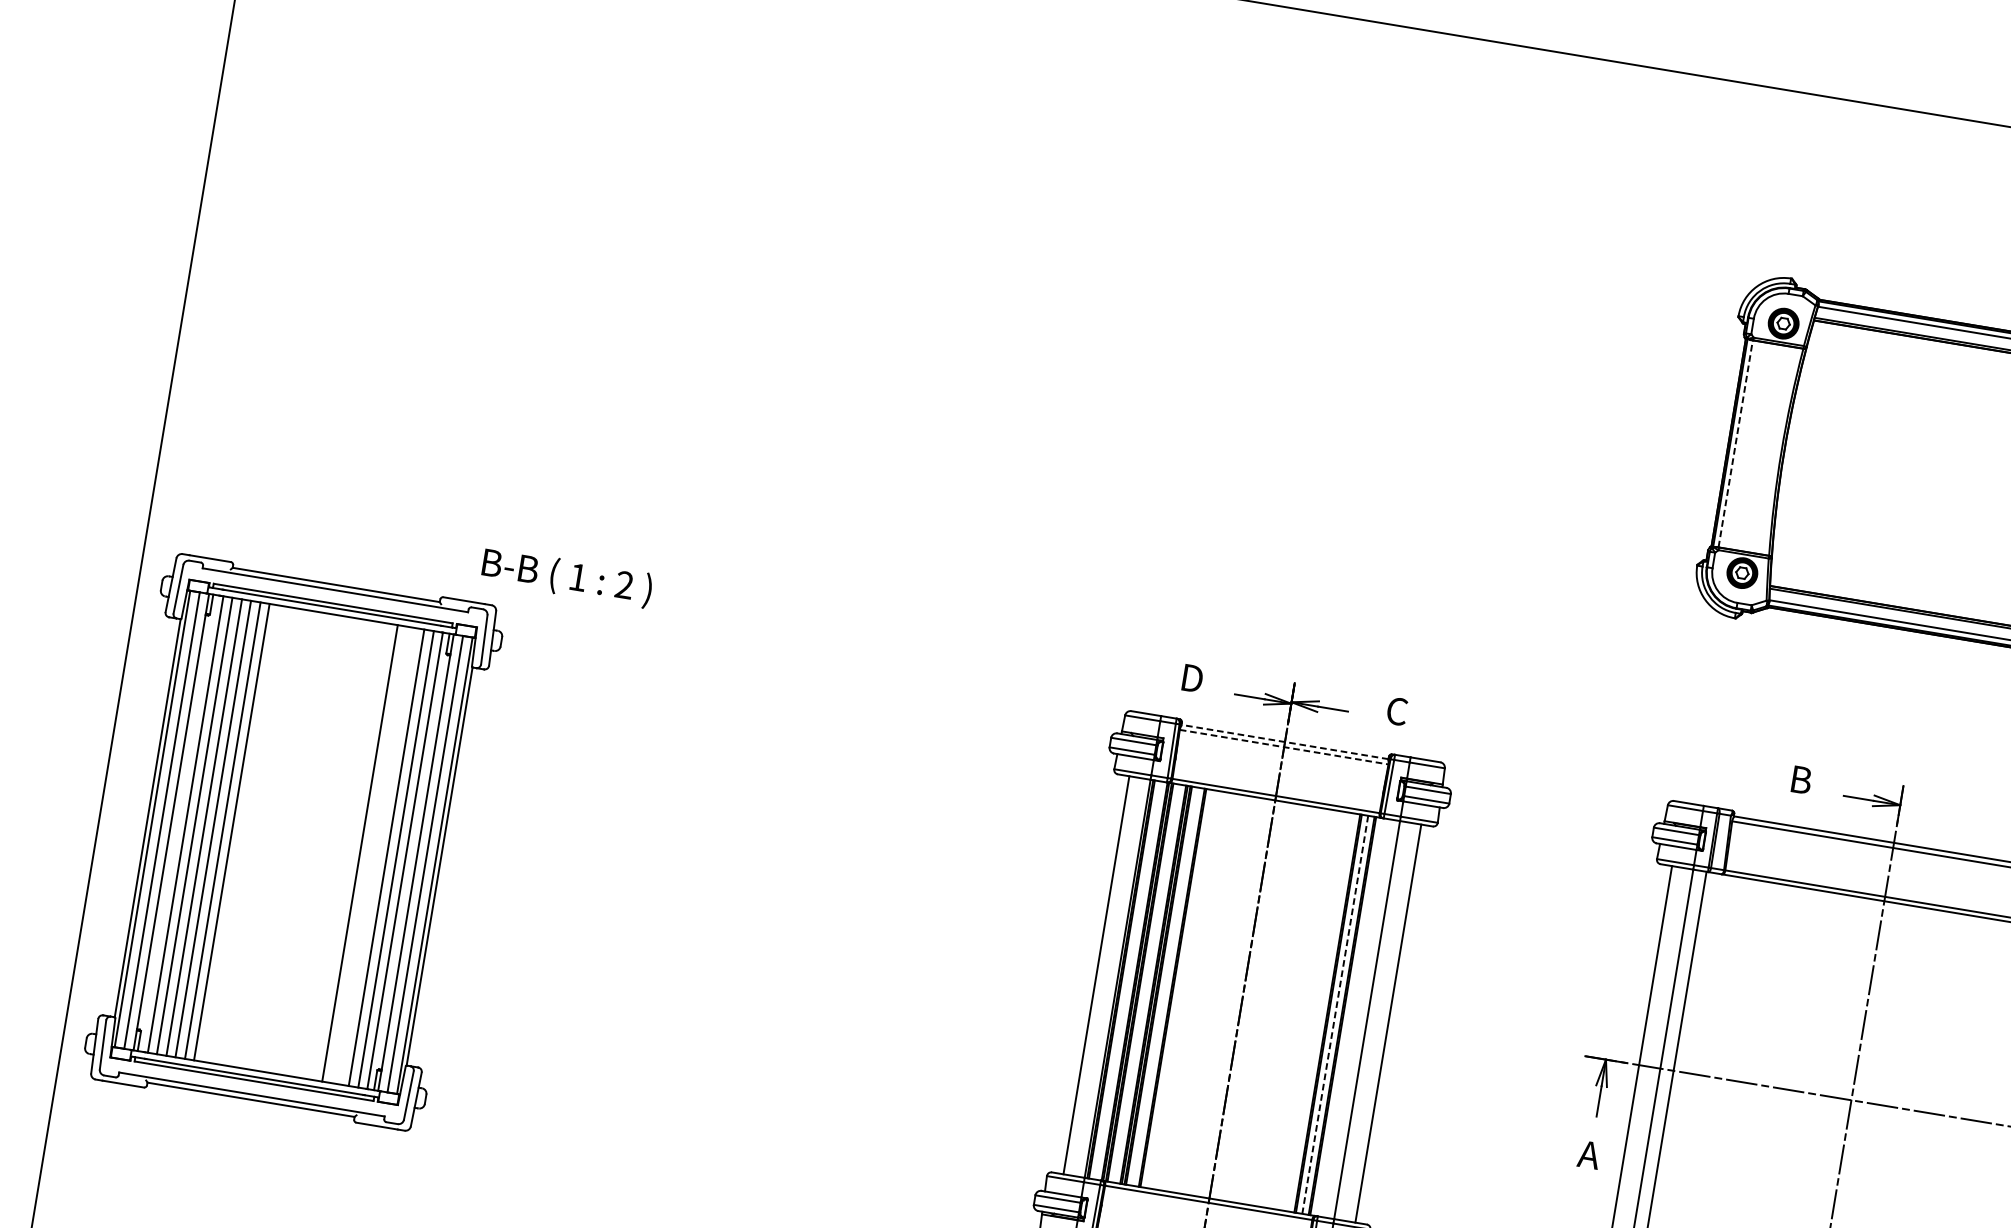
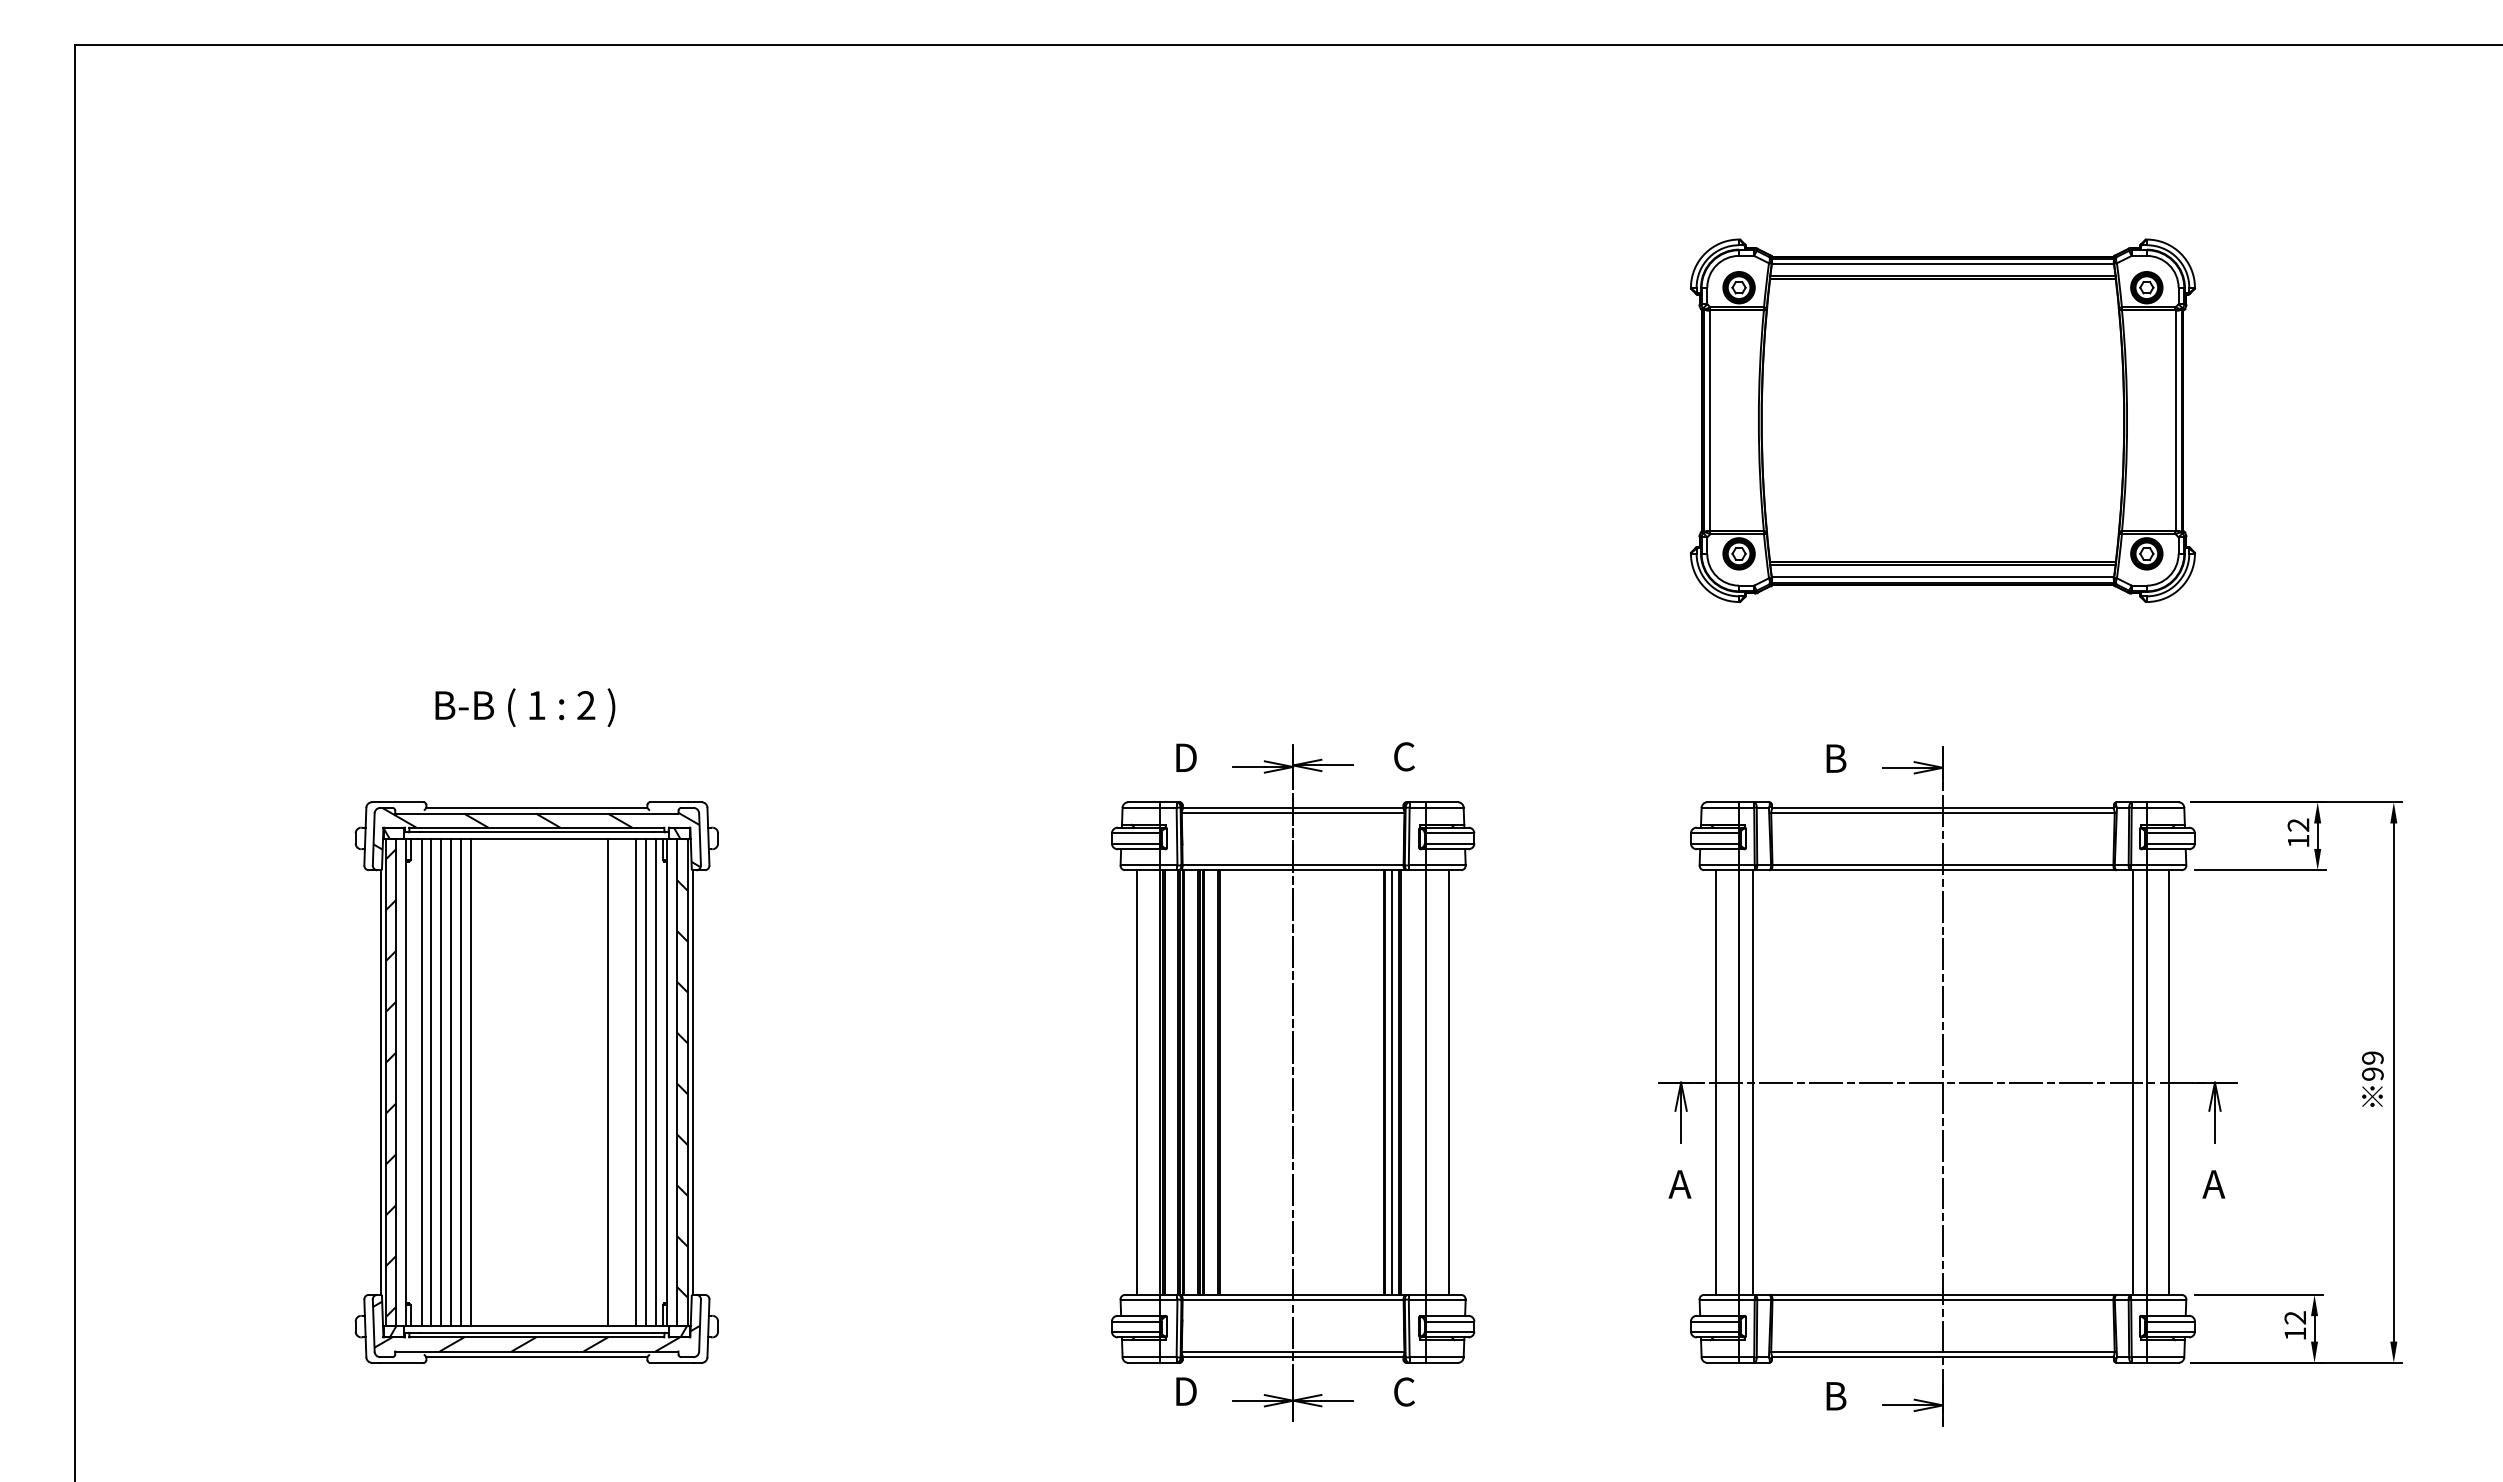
line: (1735, 443) -> (1709, 420), dashed -> solid
text: (567, 577) -> (525, 707), moved
line: (1284, 741) -> (1292, 807), dashed -> solid
line: (1284, 747) -> (1293, 813), dashed -> solid
part: (293, 842) -> (536, 1082), moved
line: (1335, 1015) -> (1392, 1083), dashed -> solid

